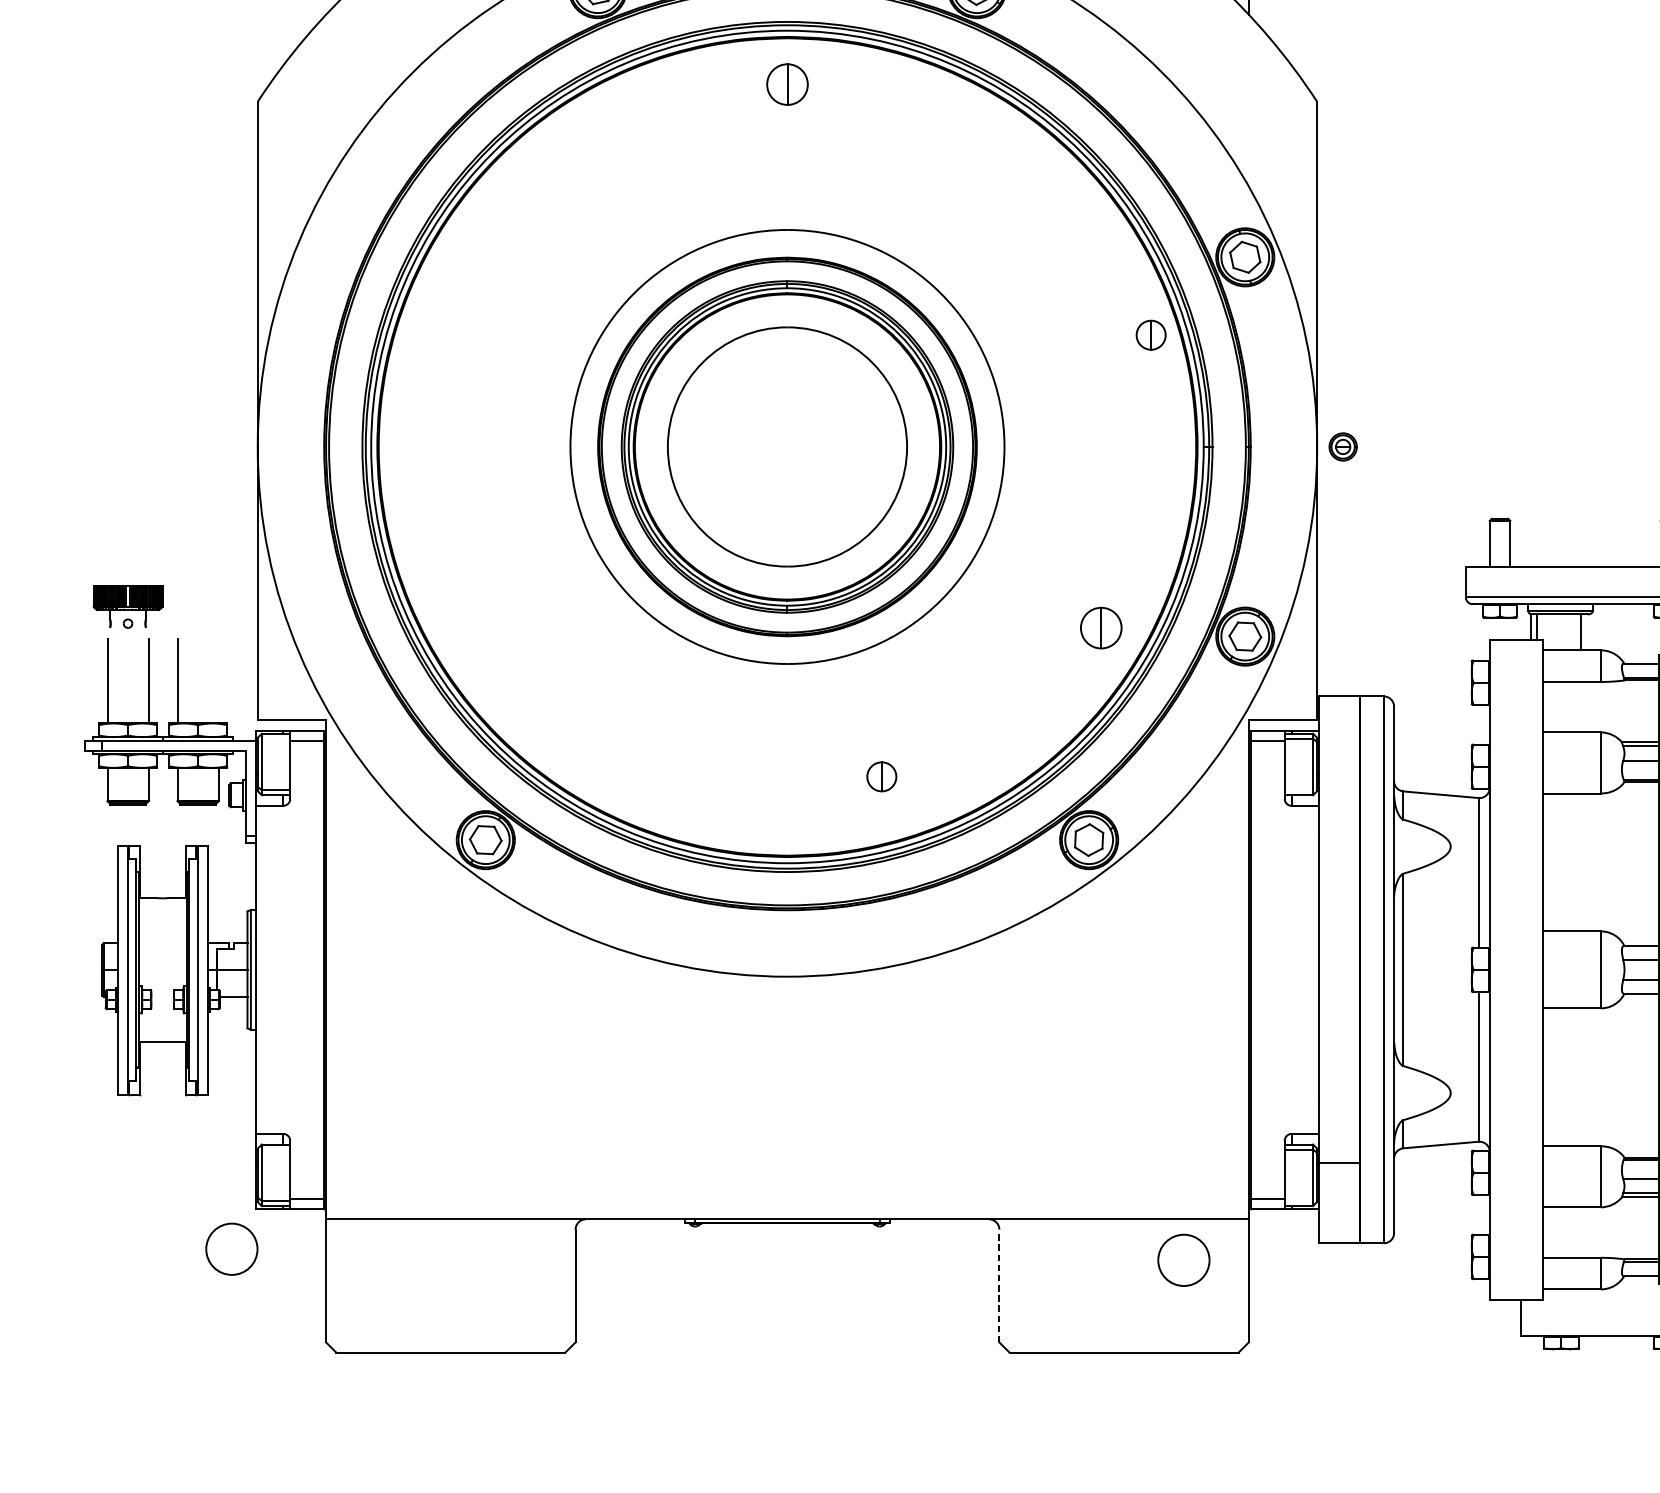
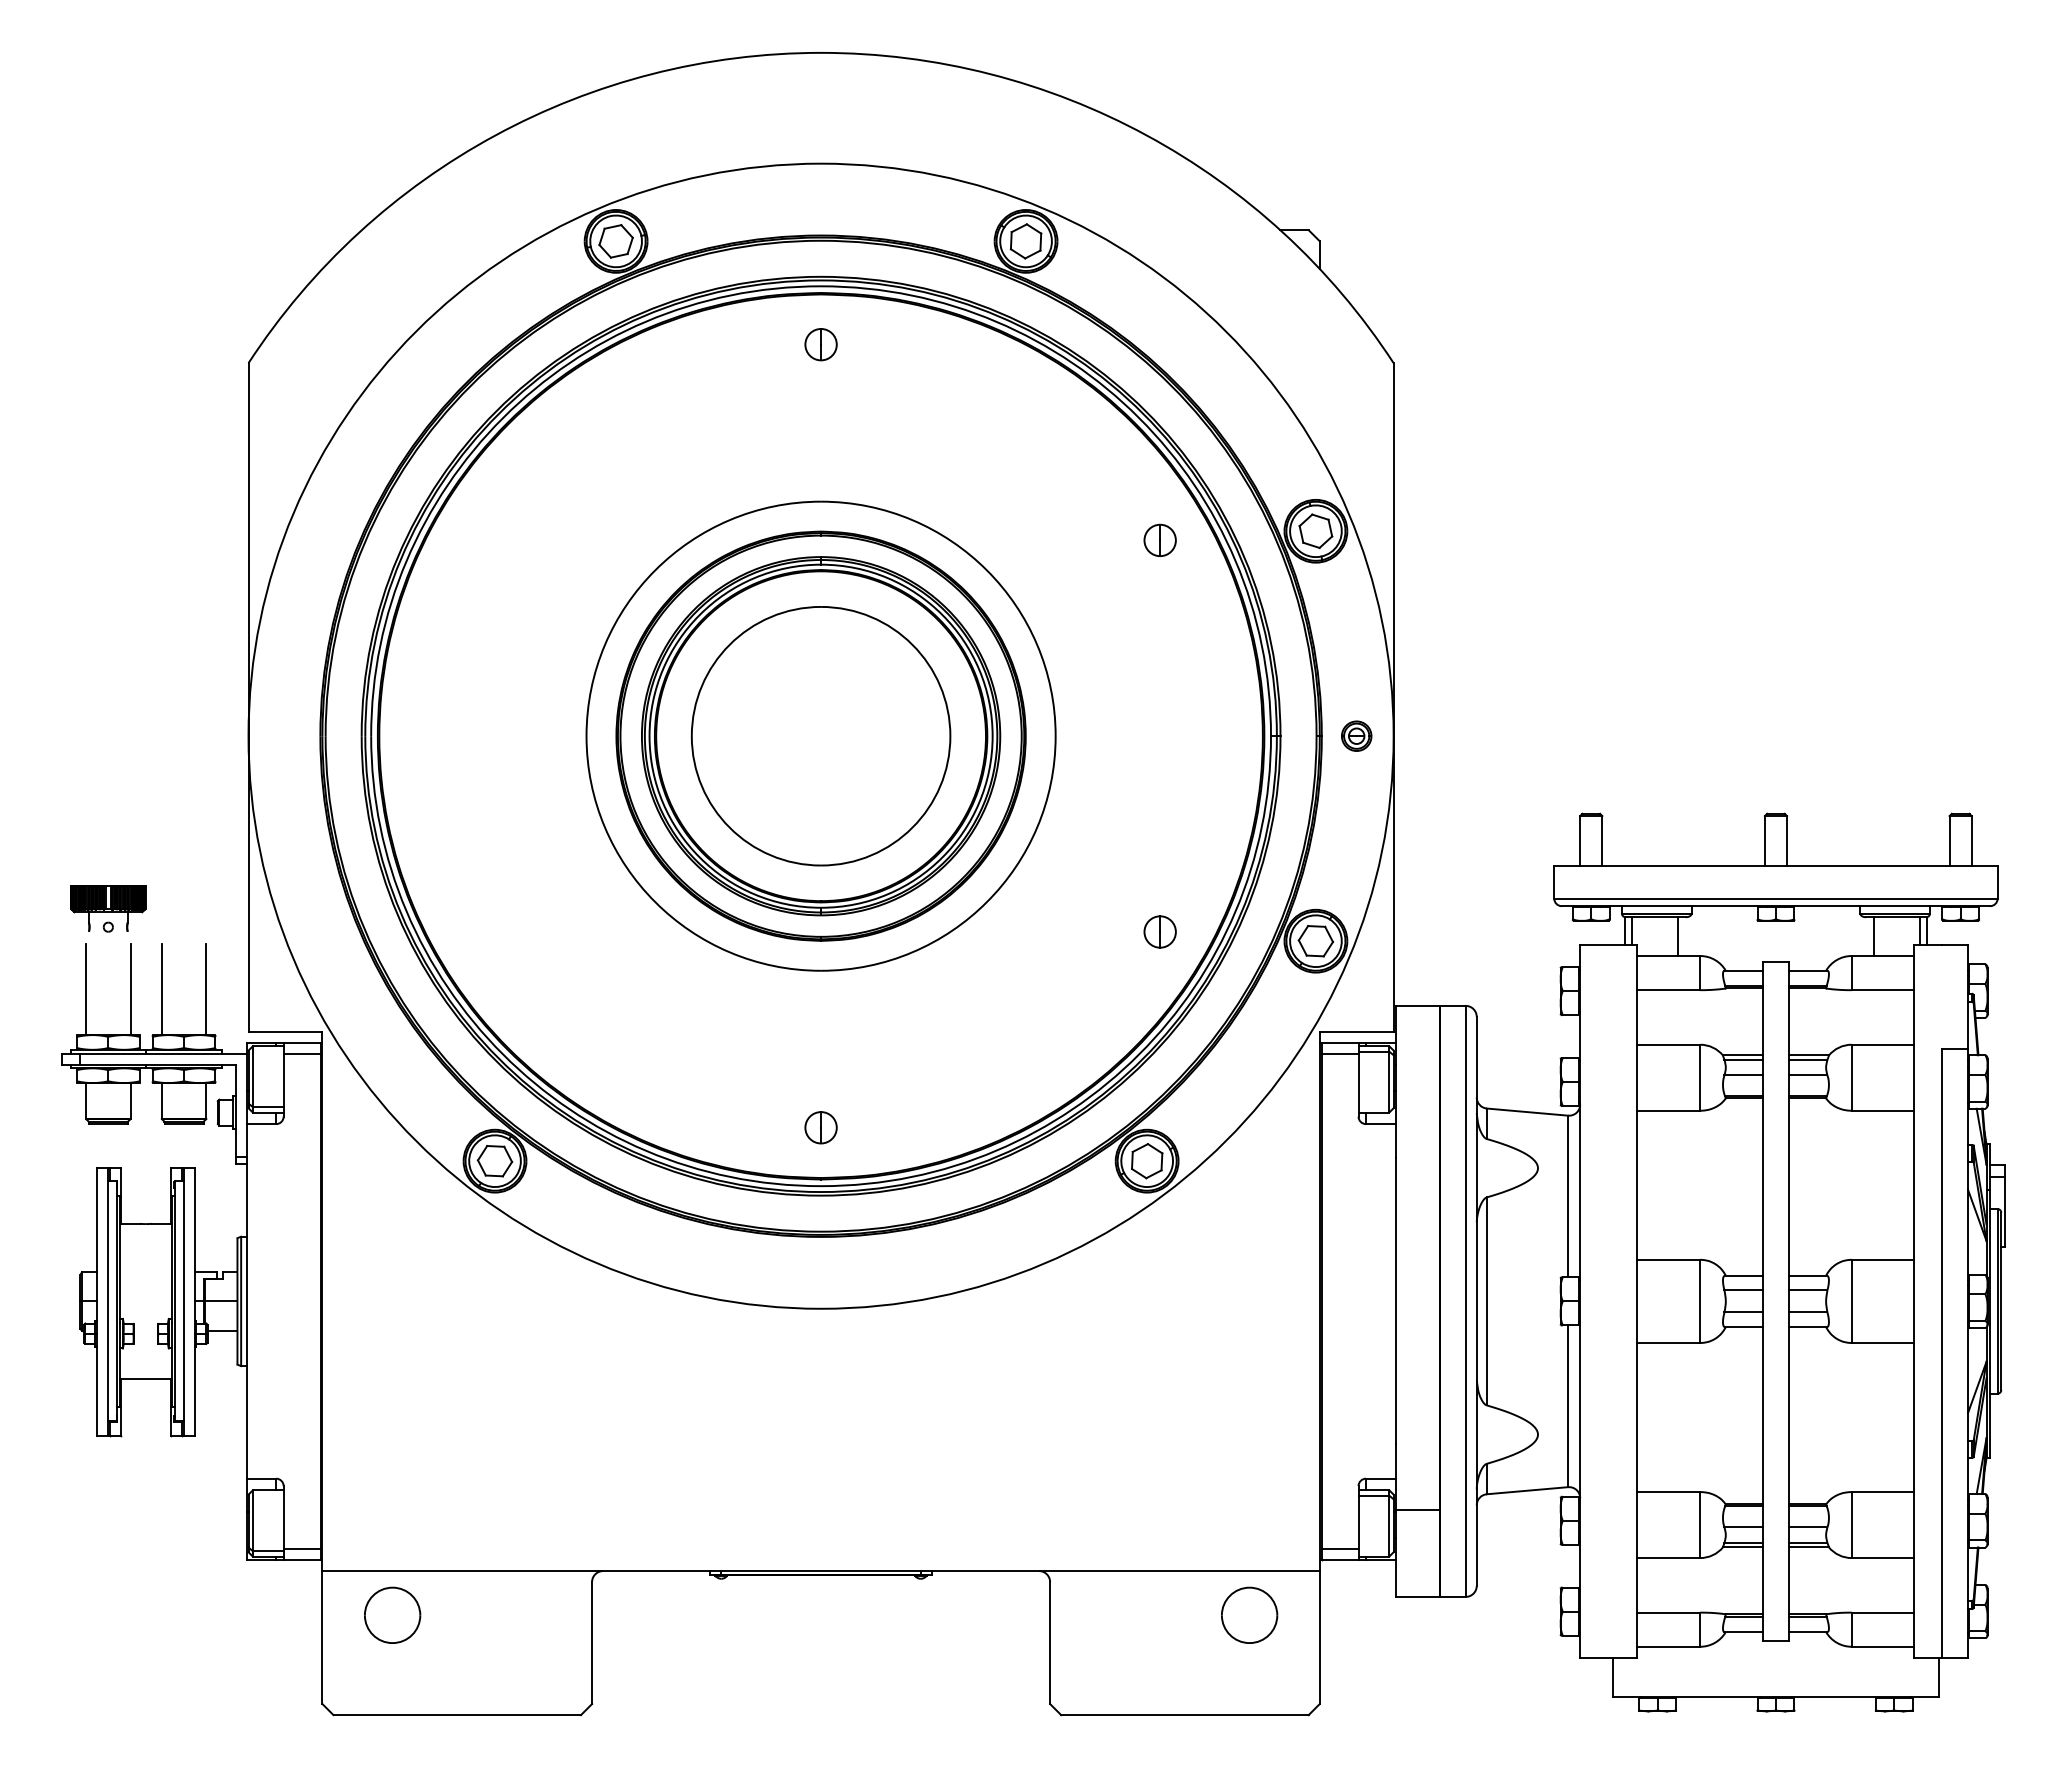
part: (786, 84) -> (820, 344), size x0.71
part: (1150, 334) -> (1159, 539), moved
part: (1342, 446) -> (1356, 735), moved
part: (1100, 627) -> (1159, 931), size x0.71
line: (218, 681) -> (206, 989), added
part: (881, 776) -> (820, 1127), moved
part: (231, 1248) -> (392, 1614), moved
line: (999, 1286) -> (1050, 1643), dashed -> solid

